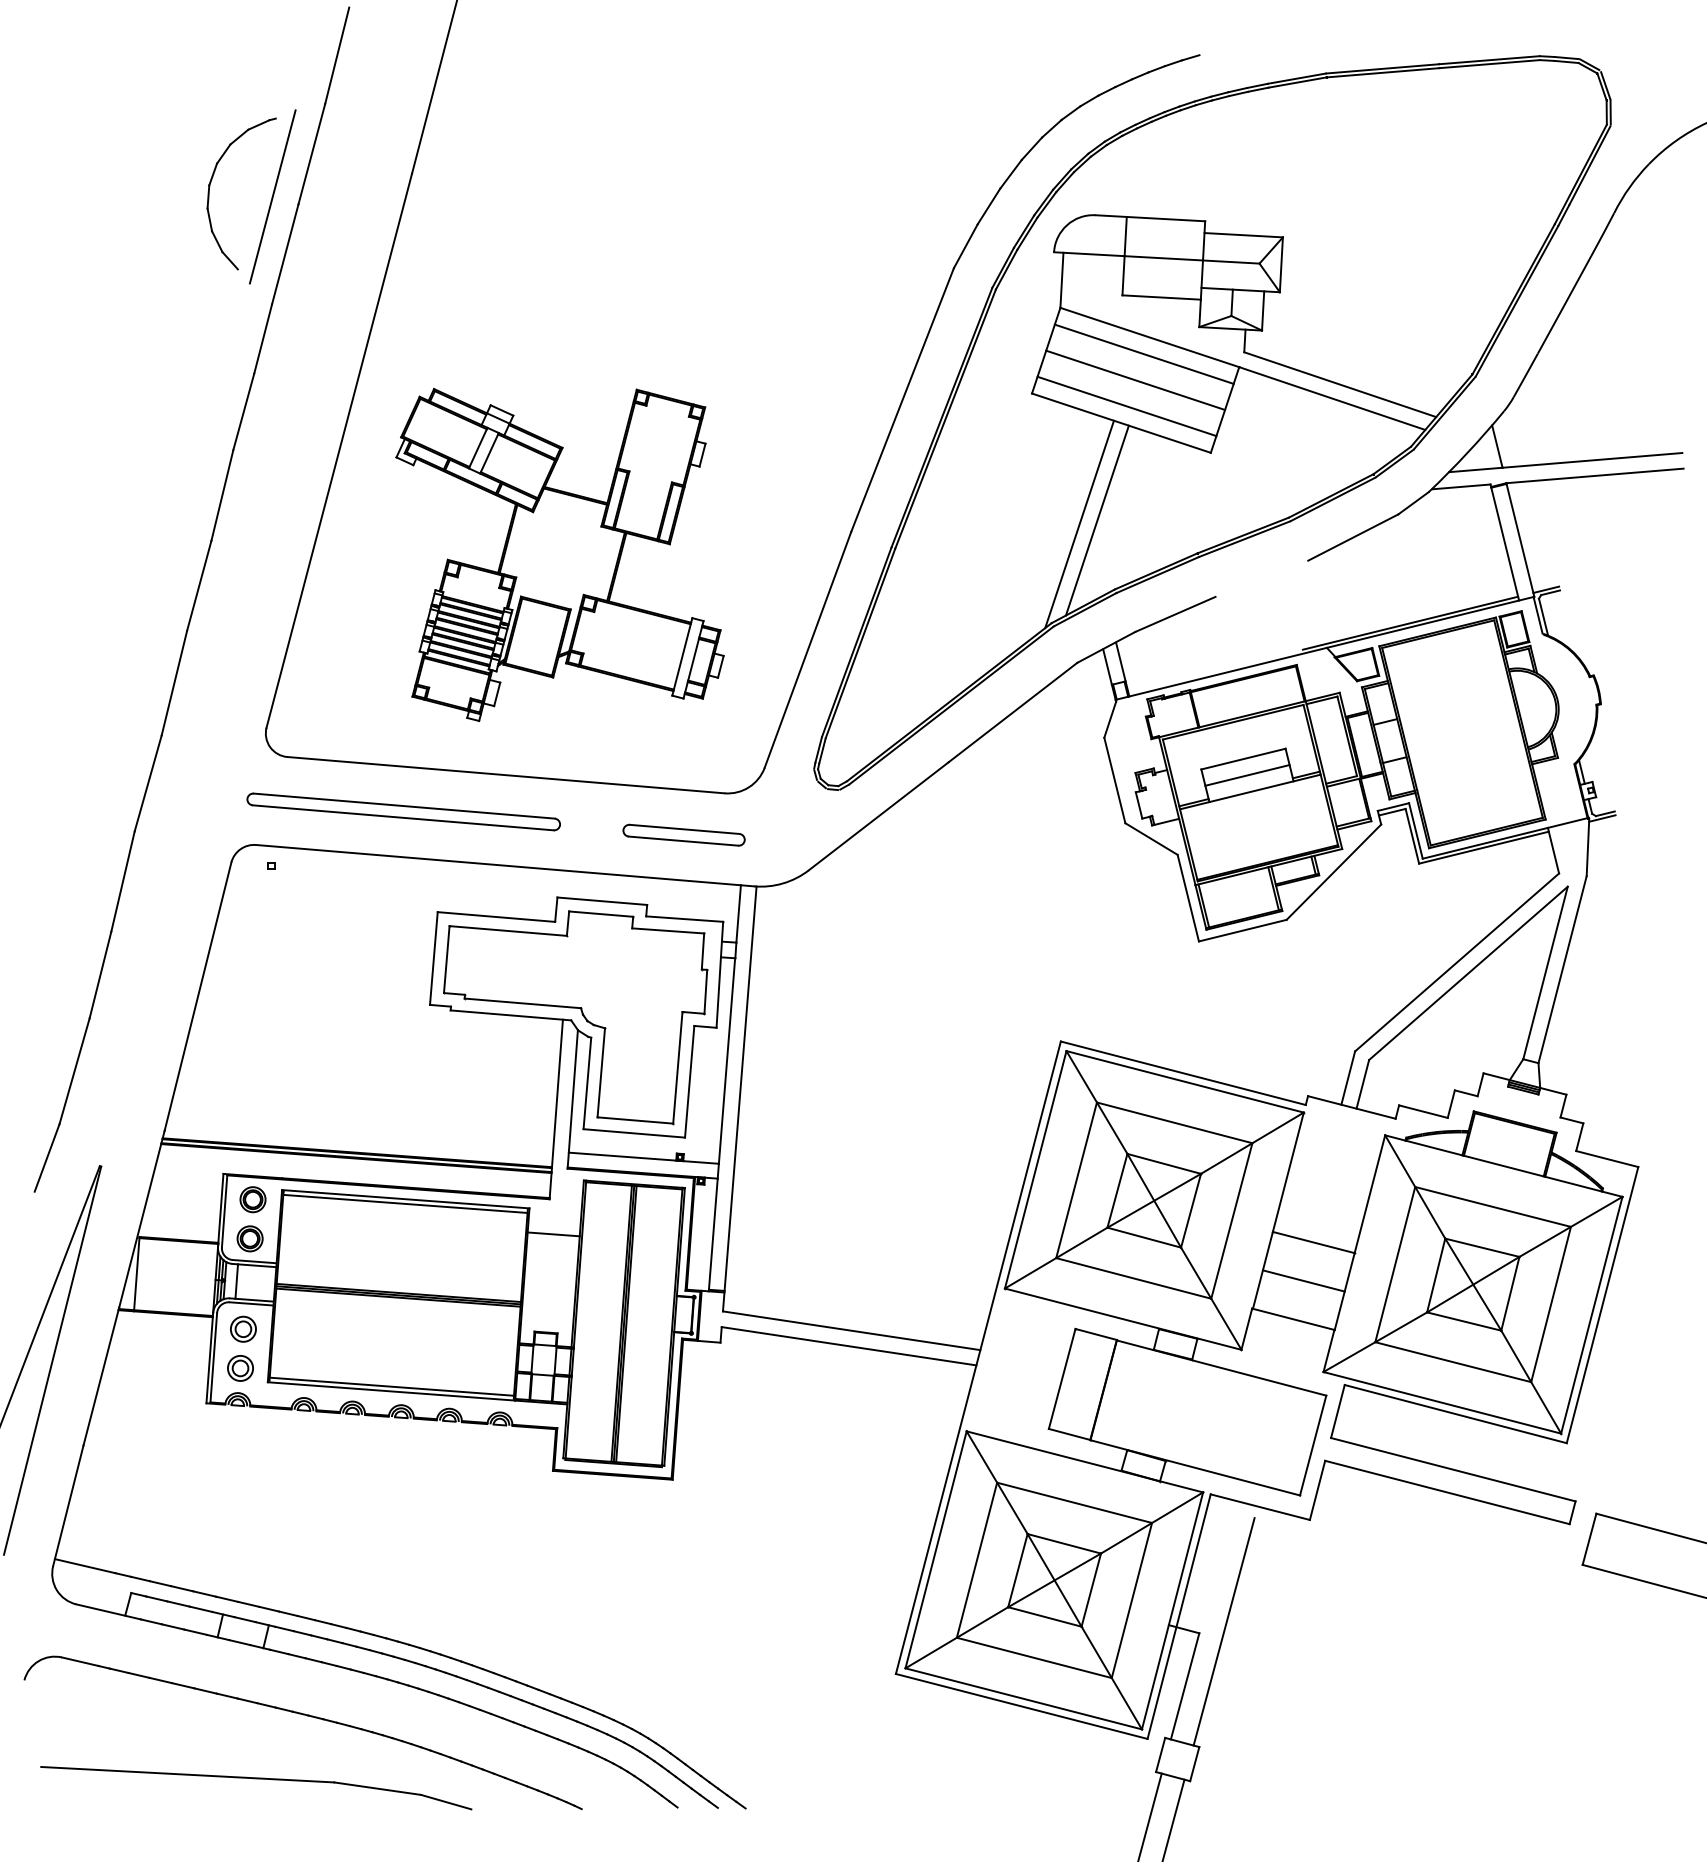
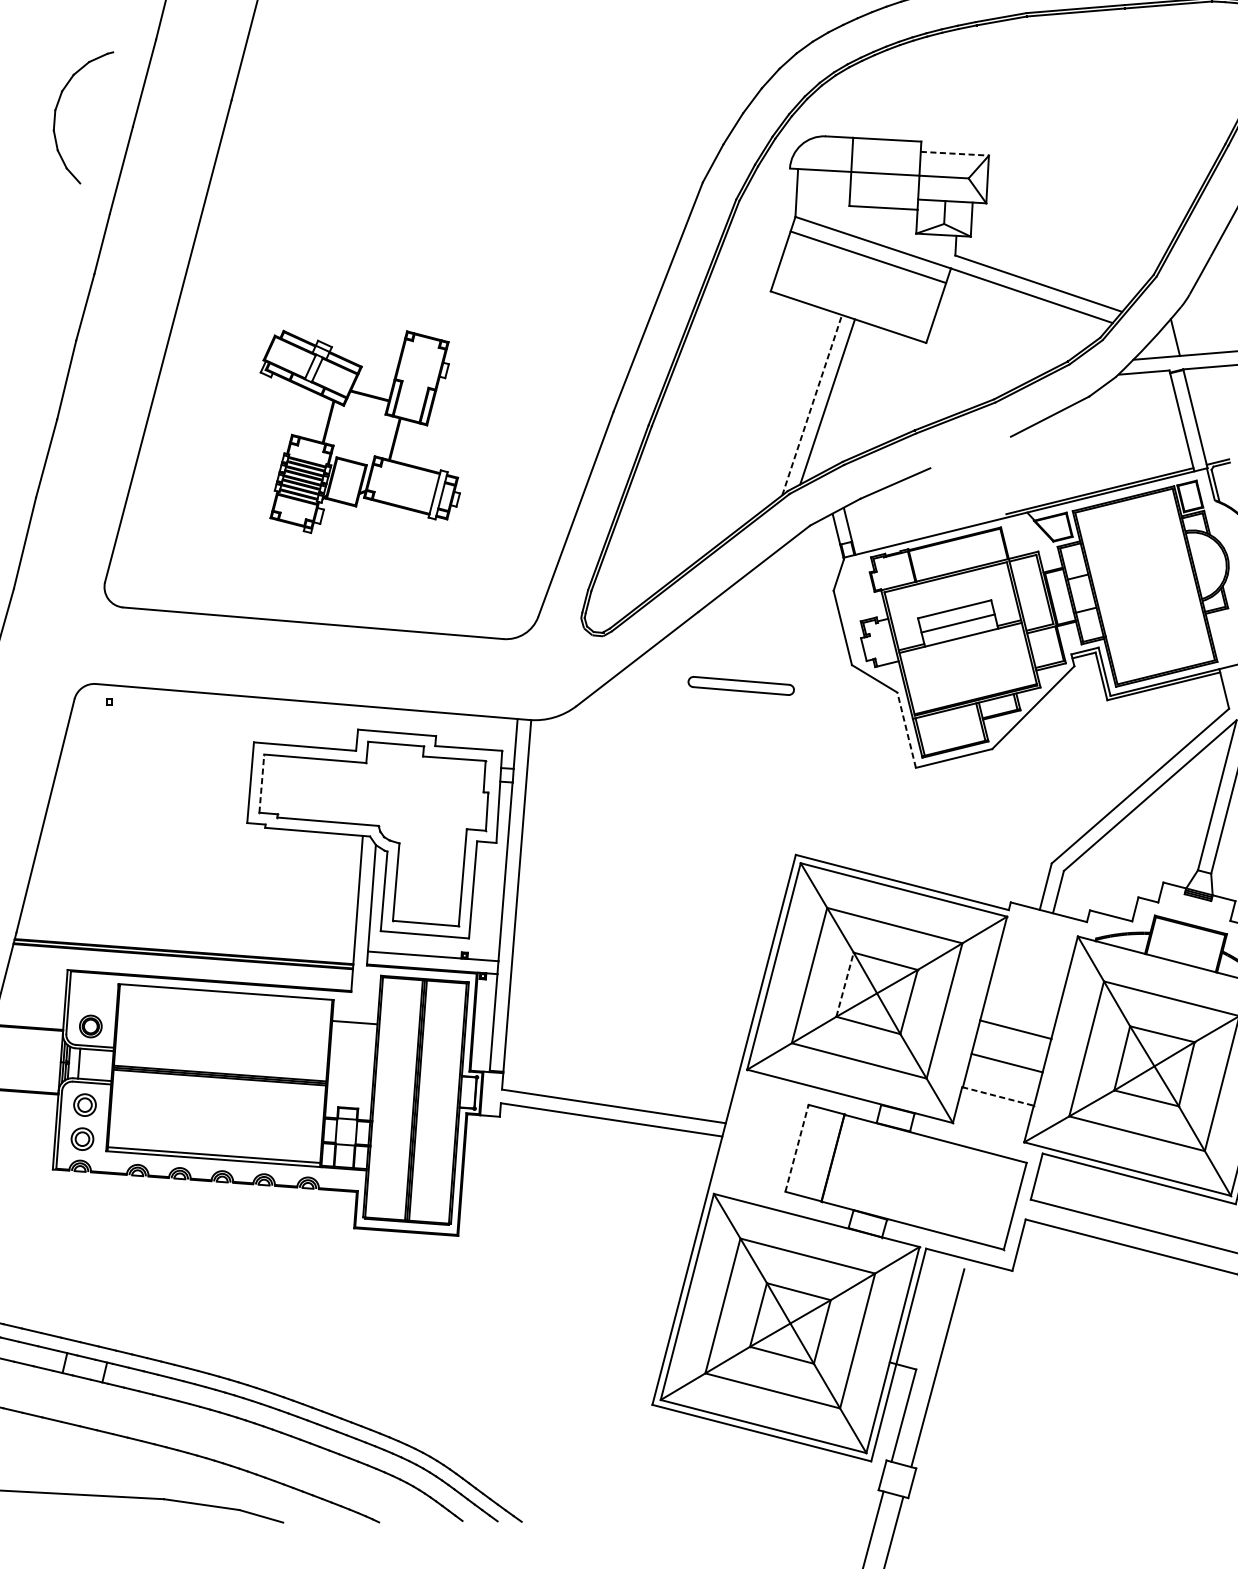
line: (272, 196) -> (110, 120), removed
line: (1244, 235) -> (955, 153), solid -> dashed
line: (1135, 380) -> (860, 280), removed
line: (1126, 406) -> (852, 302), removed
line: (1079, 523) -> (812, 404), solid -> dashed
part: (559, 555) -> (359, 432), size x0.7
part: (403, 811) -> (224, 654), removed
part: (683, 834) -> (740, 685), moved
line: (1188, 898) -> (906, 730), solid -> dashed
line: (446, 959) -> (261, 783), solid -> dashed
line: (1117, 1190) -> (845, 984), solid -> dashed
part: (252, 1199) -> (92, 992), removed
line: (405, 1203) -> (225, 995), removed
line: (1293, 1319) -> (998, 1096), solid -> dashed
line: (1062, 1378) -> (797, 1147), solid -> dashed

